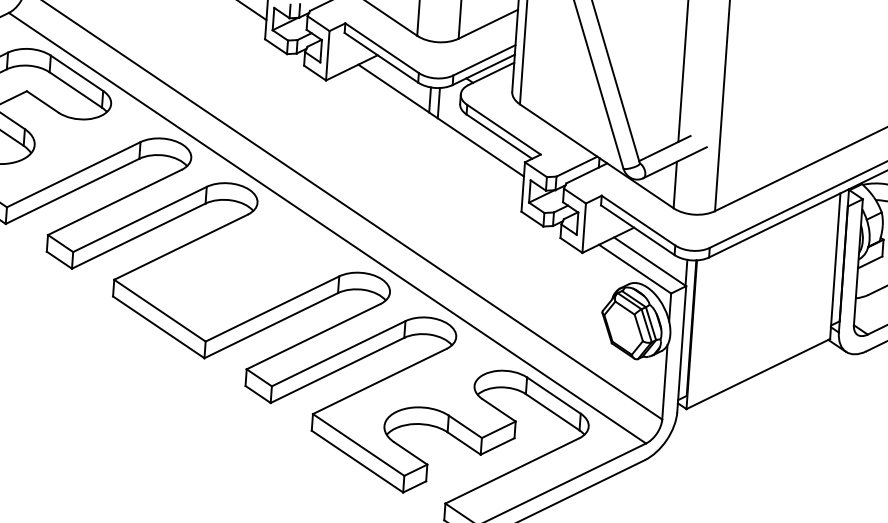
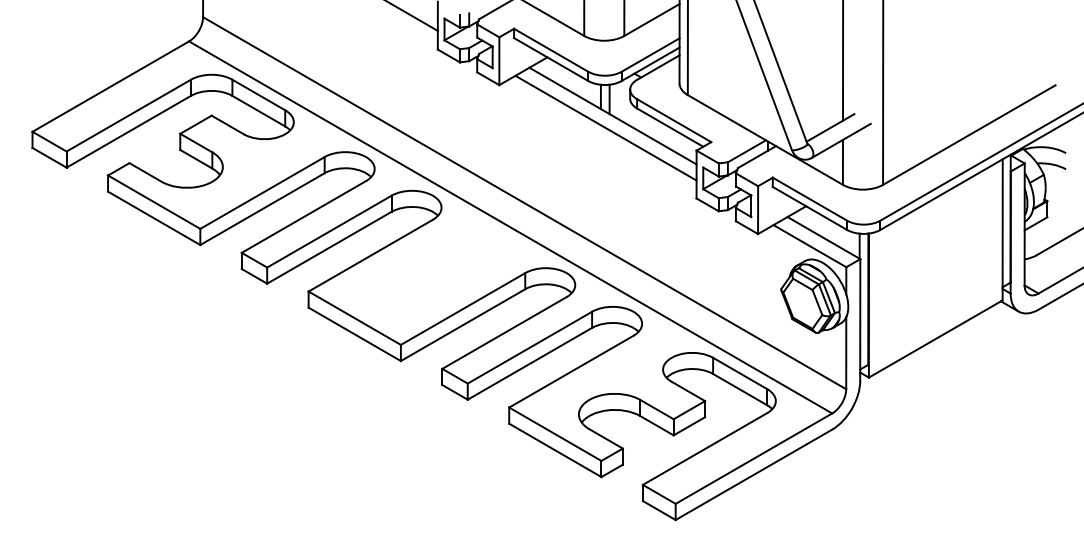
line: (432, 131) -> (605, 127), added

